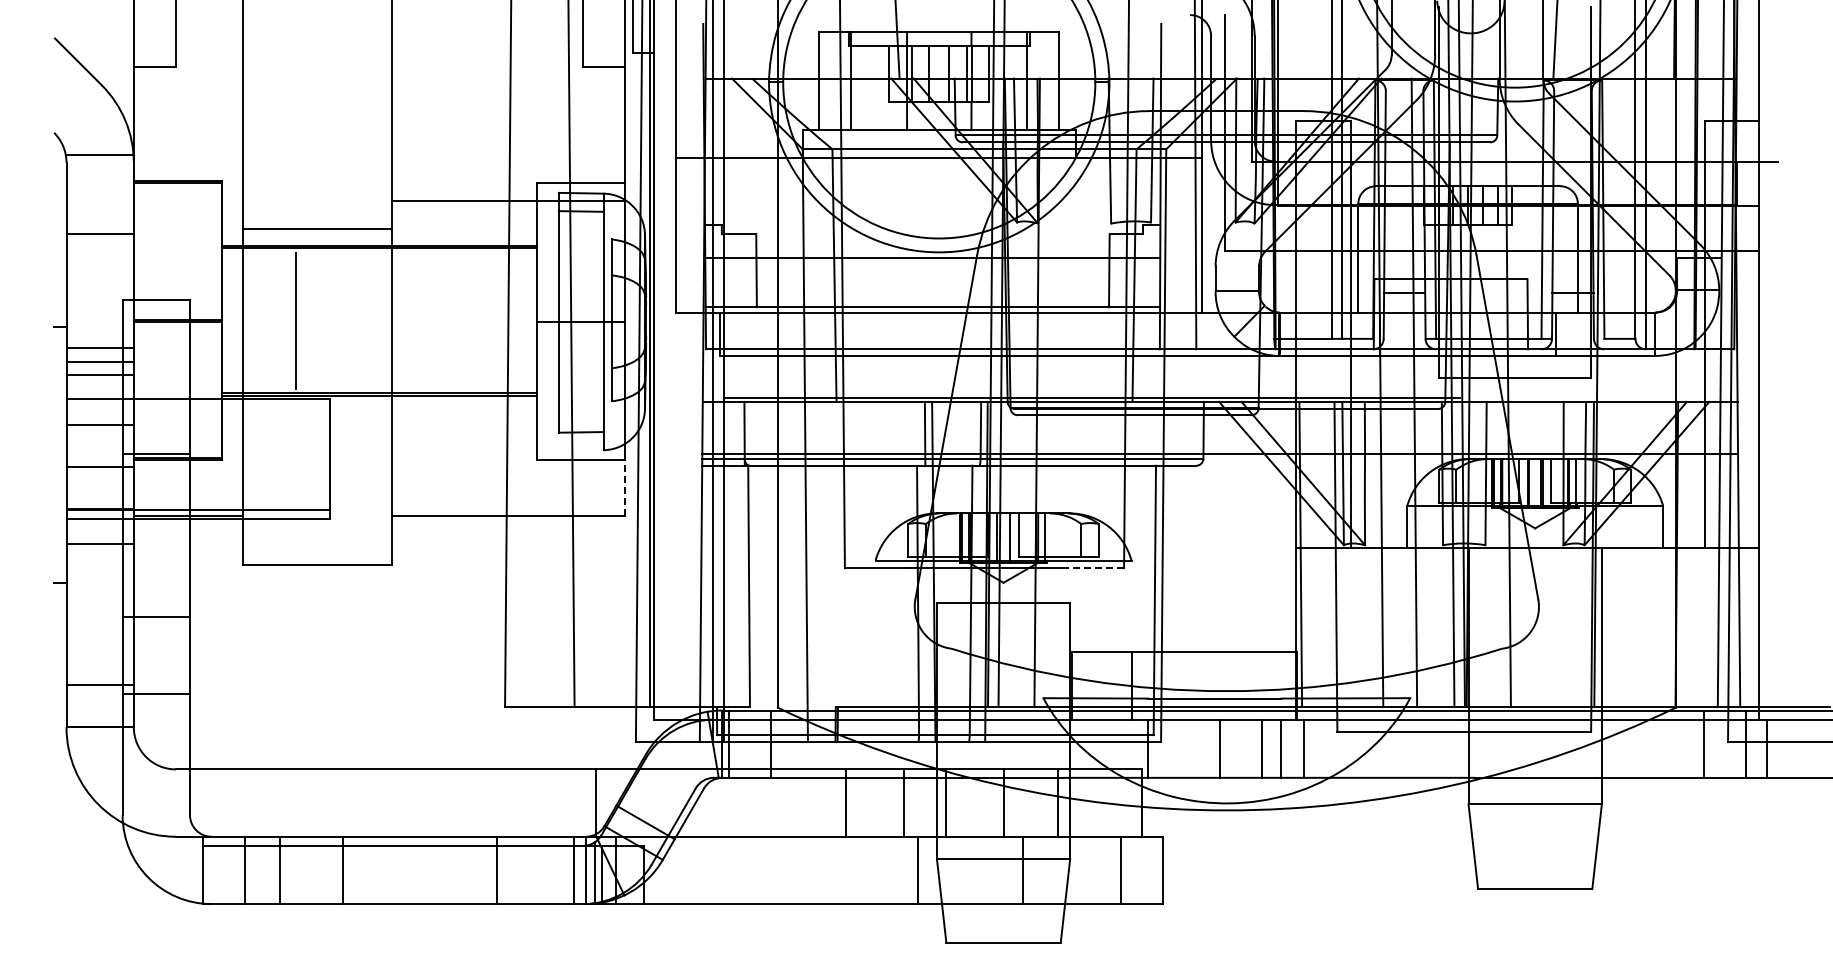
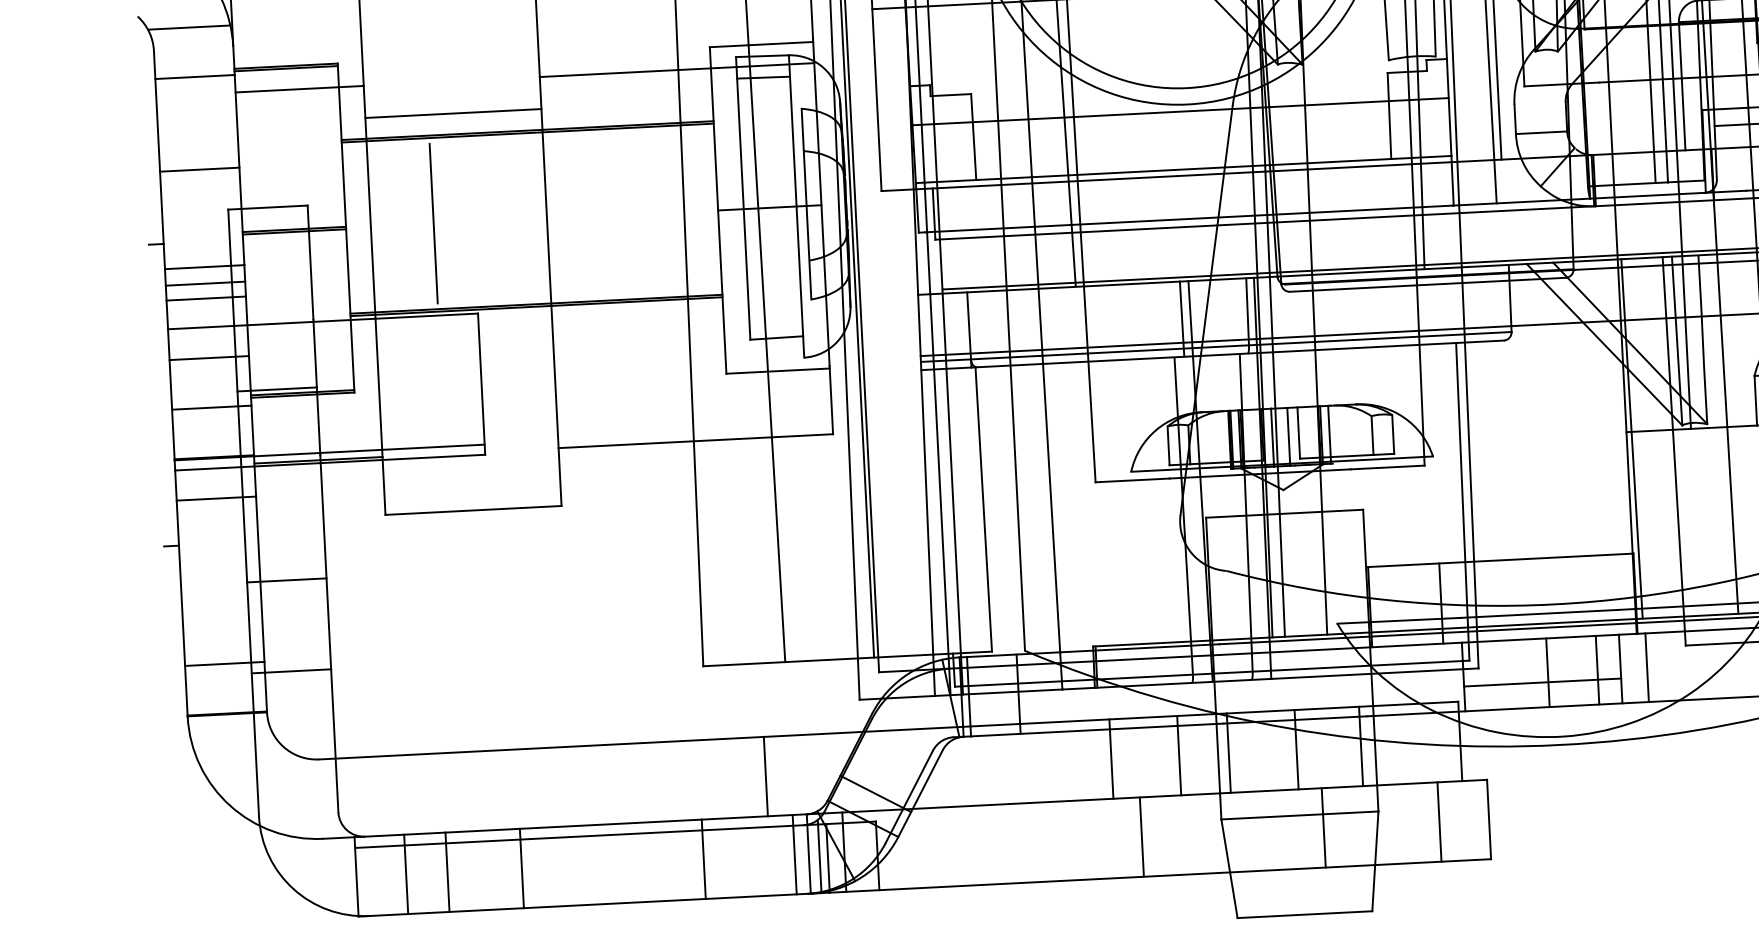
line: (97, 144) -> (189, 27), added
line: (99, 154) -> (194, 76), moved
line: (187, 201) -> (298, 89), added
line: (99, 234) -> (198, 170), moved
line: (624, 487) -> (830, 400), dashed -> solid
line: (1092, 568) -> (1387, 467), dashed -> solid
line: (1214, 756) -> (1542, 682), added
line: (596, 802) -> (766, 775), moved
line: (917, 870) -> (1141, 837), moved

